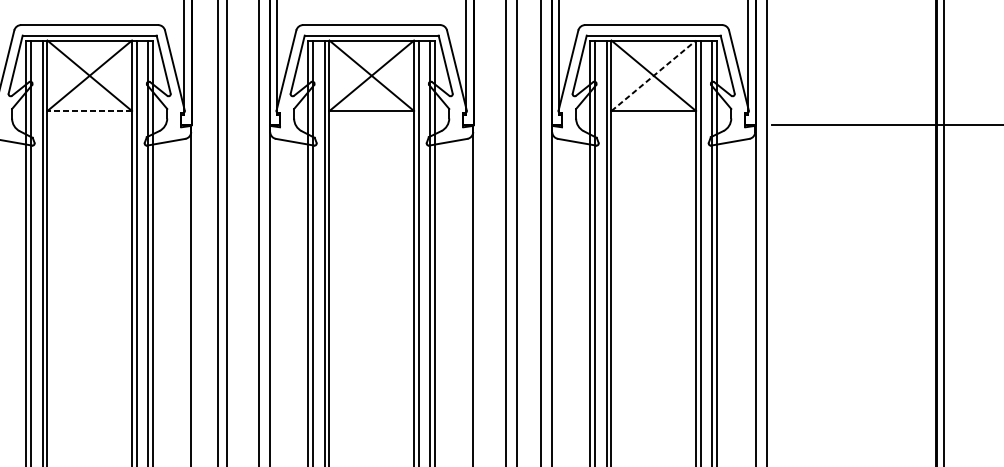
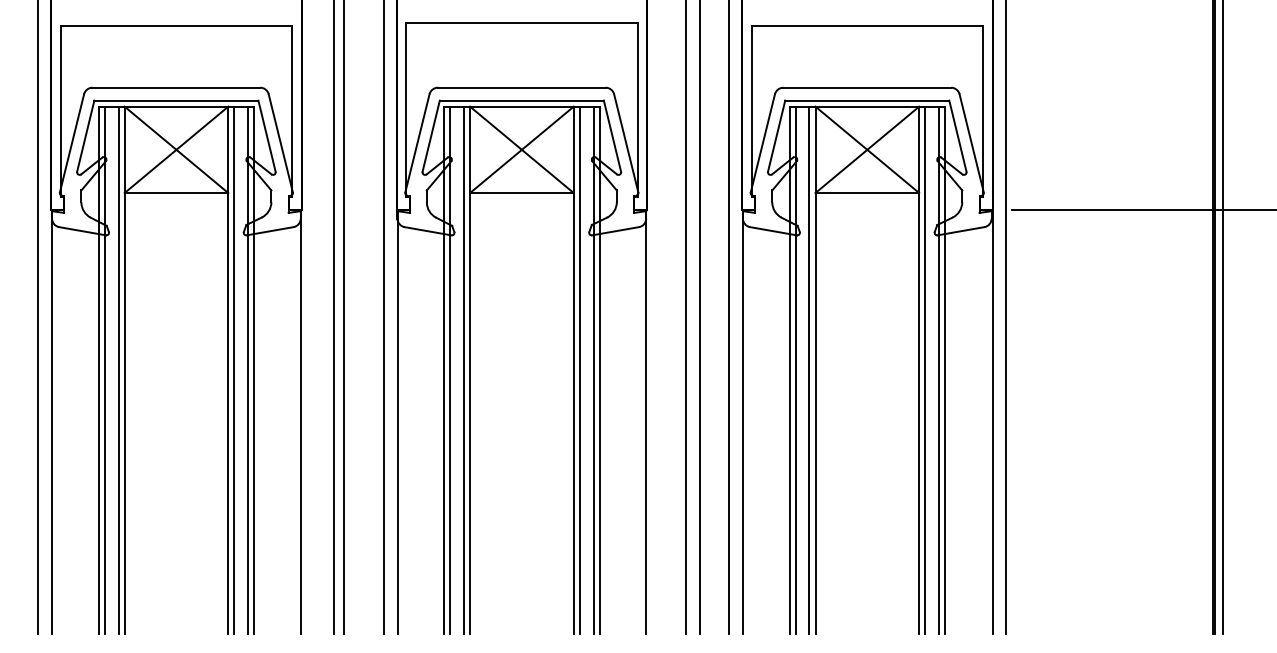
line: (653, 75) -> (867, 149), dashed -> solid
line: (89, 111) -> (176, 193), dashed -> solid

